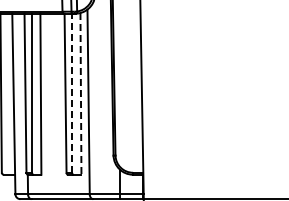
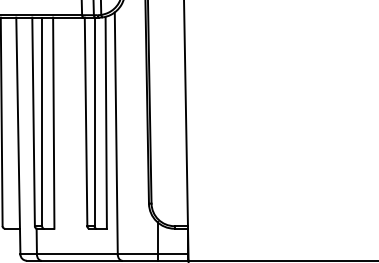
line: (72, 93) -> (95, 122), dashed -> solid
line: (80, 93) -> (105, 122), dashed -> solid

